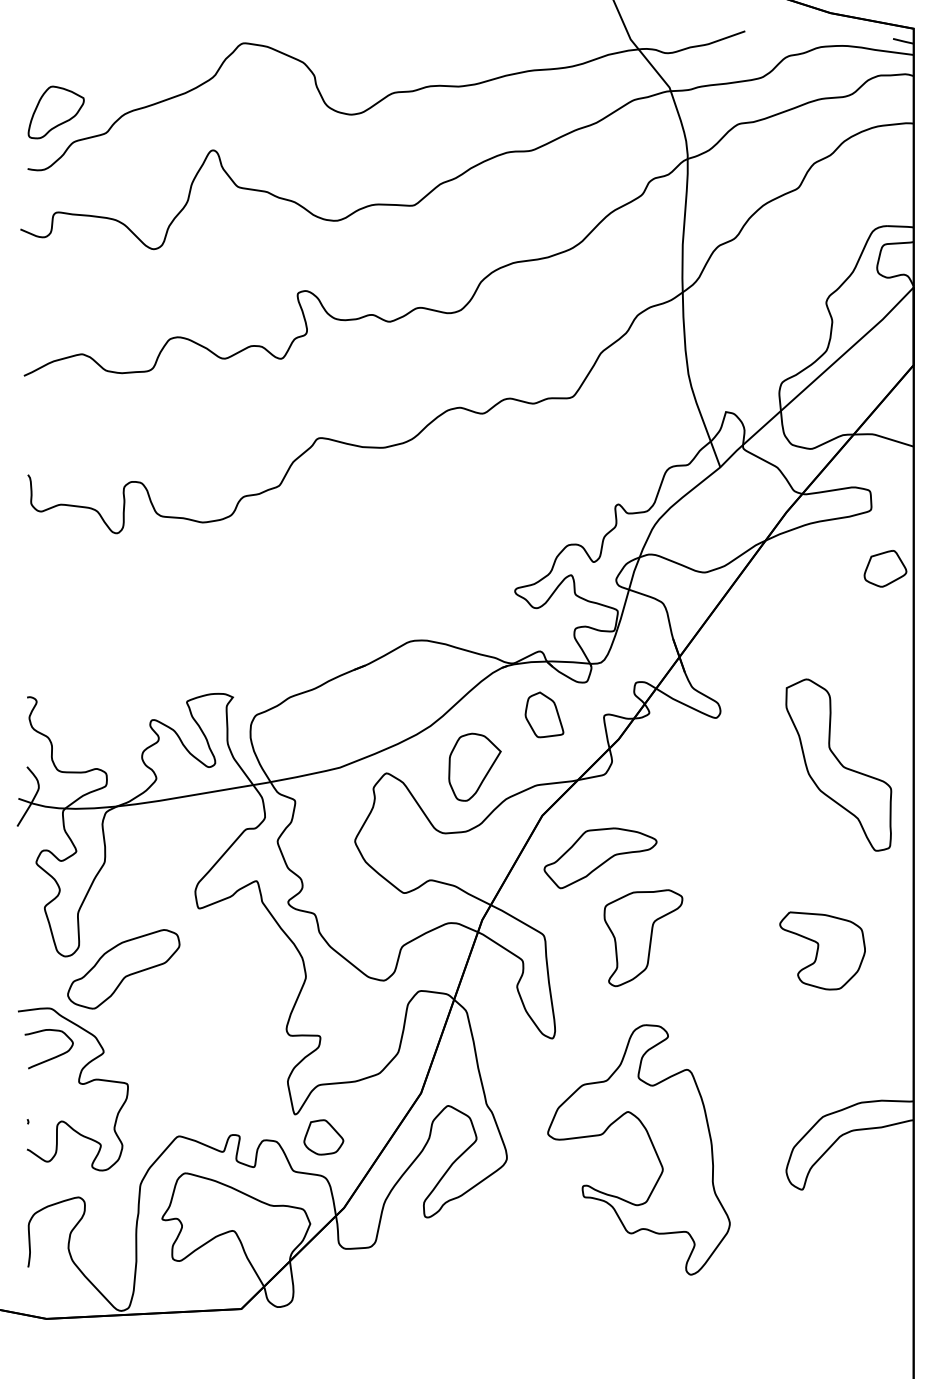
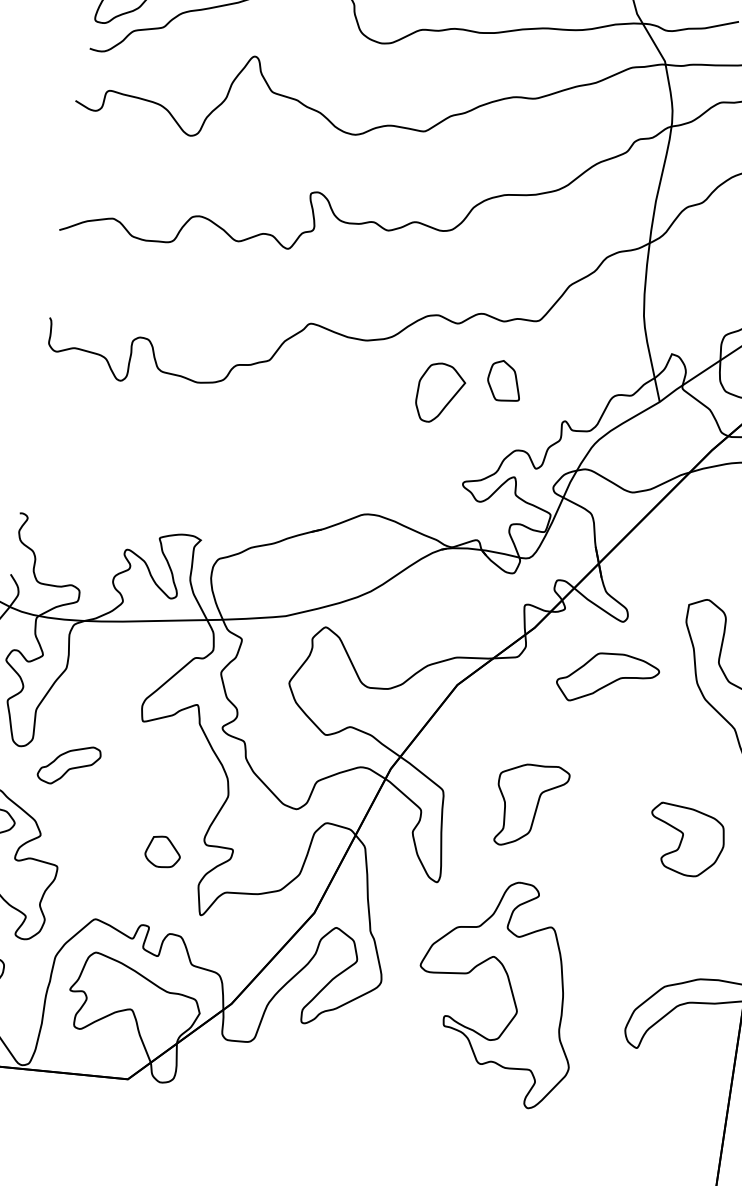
part: (544, 714) -> (504, 380), moved
part: (474, 766) -> (440, 392), moved
part: (600, 858) -> (607, 679), moved
part: (123, 969) -> (68, 765), size x0.6
part: (323, 1137) -> (162, 852), moved

